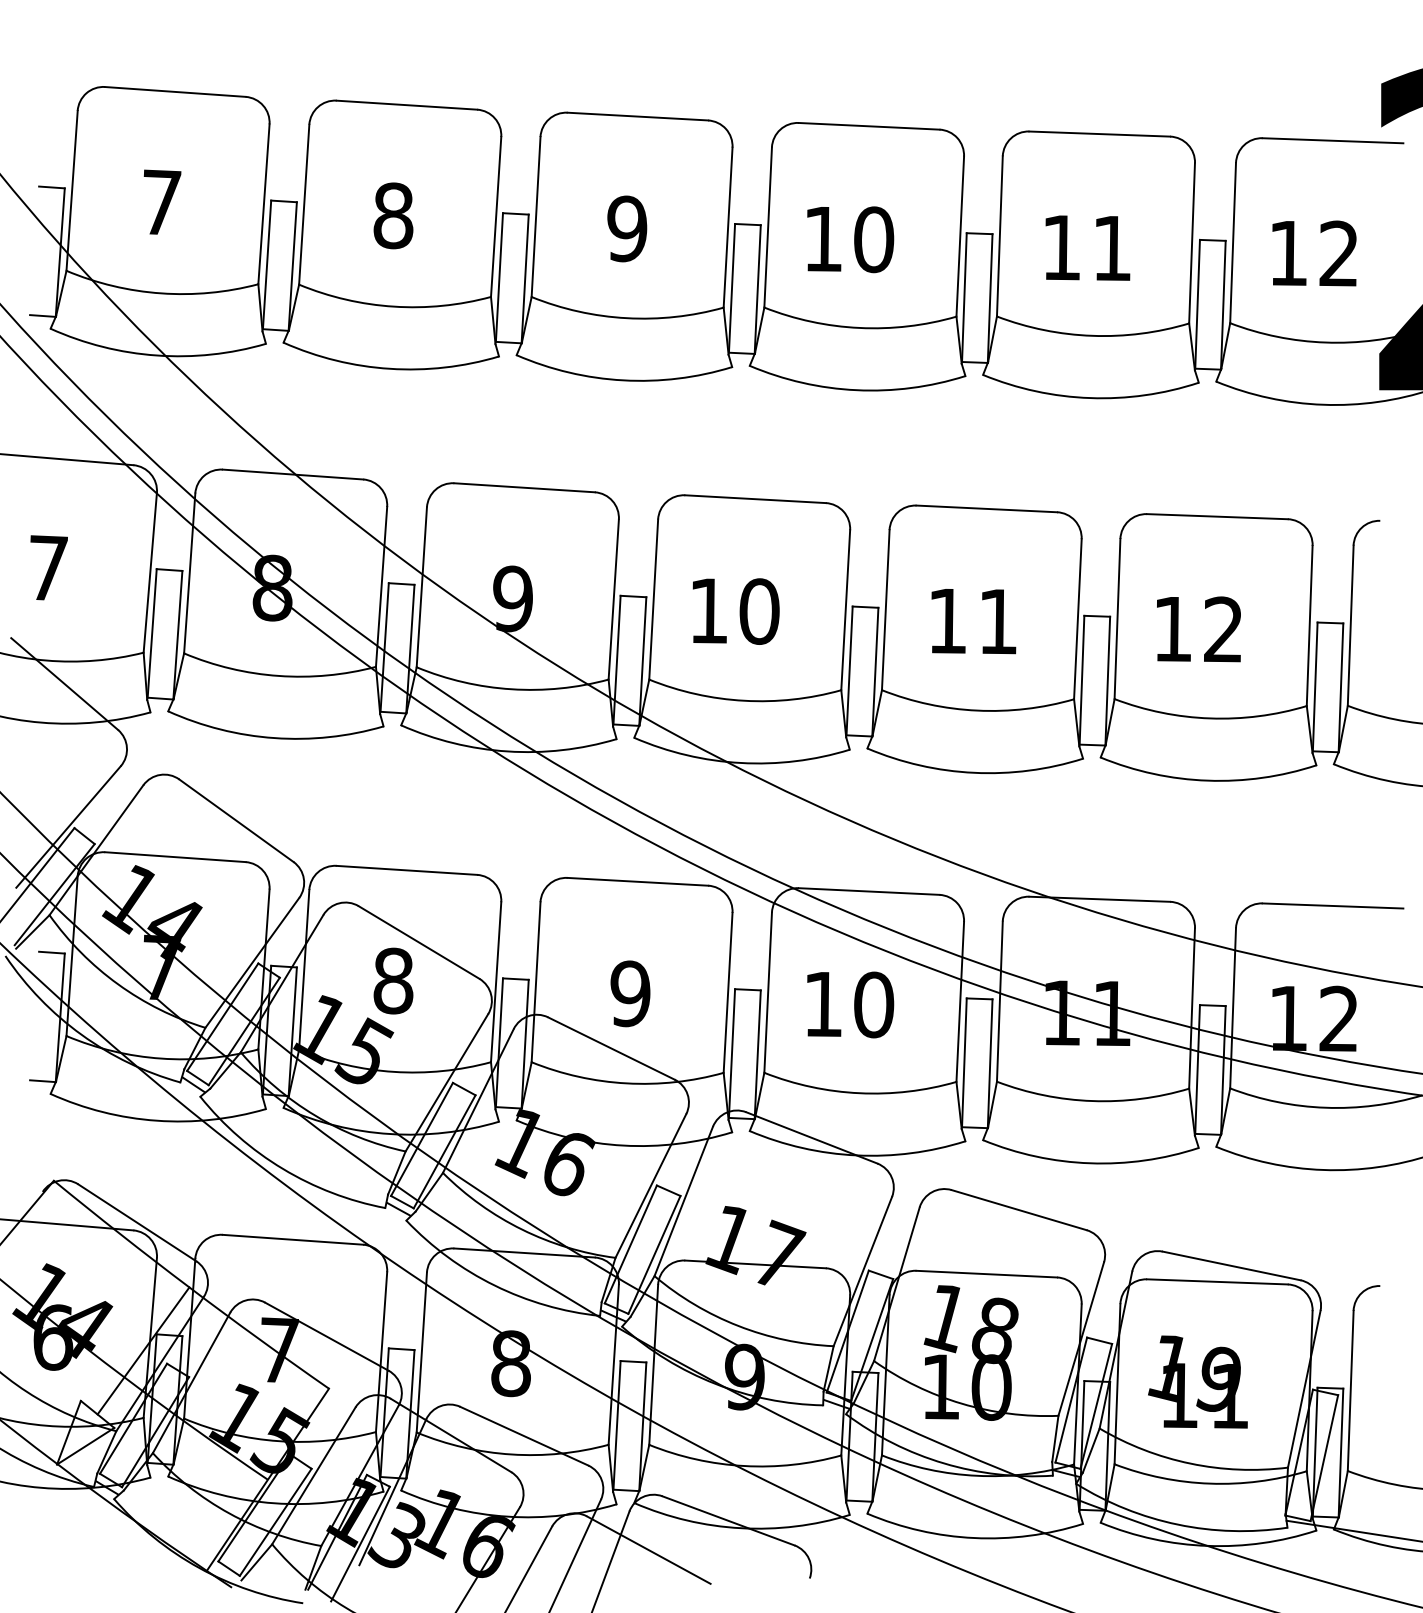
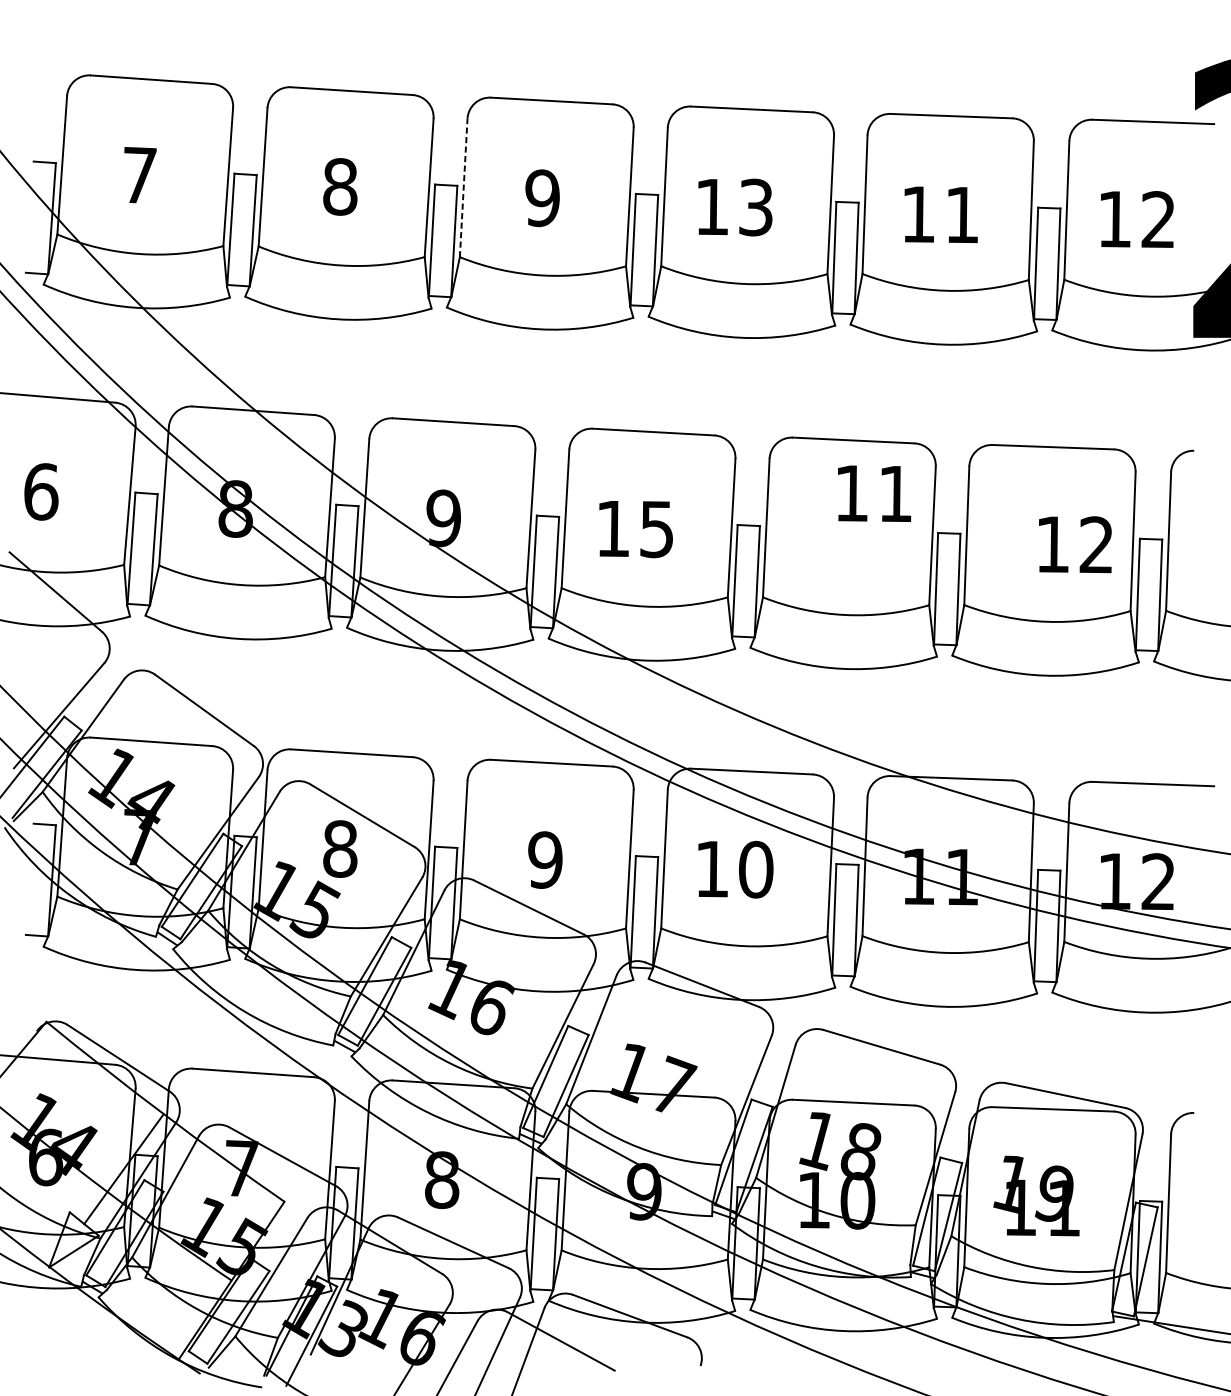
line: (536, 216) -> (464, 187), solid -> dashed
text: (874, 239) -> (756, 207), 10 -> 13
text: (47, 568) -> (40, 492), 7 -> 6
text: (759, 611) -> (657, 529), 10 -> 15
text: (973, 621) -> (874, 493), moved
text: (1198, 629) -> (1074, 544), moved

